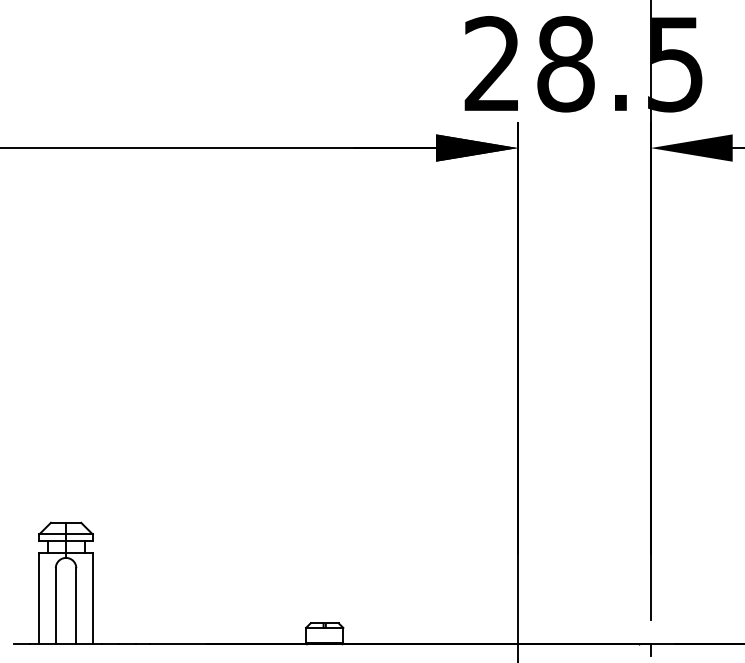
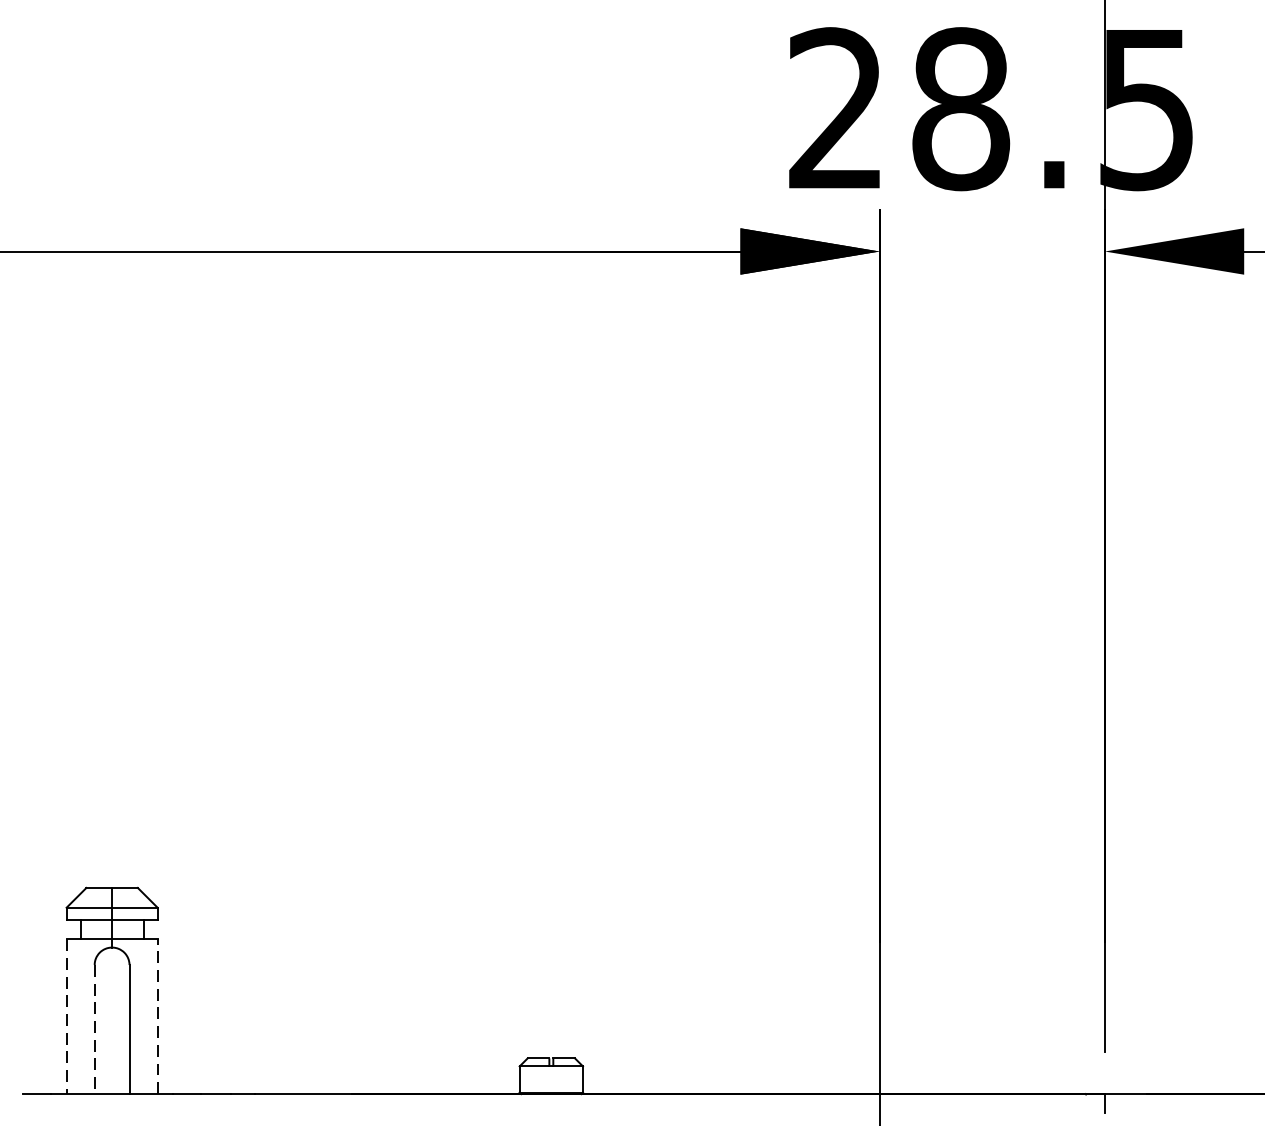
line: (39, 598) -> (66, 1016), solid -> dashed
line: (92, 598) -> (157, 1016), solid -> dashed
line: (55, 606) -> (94, 1030), solid -> dashed

